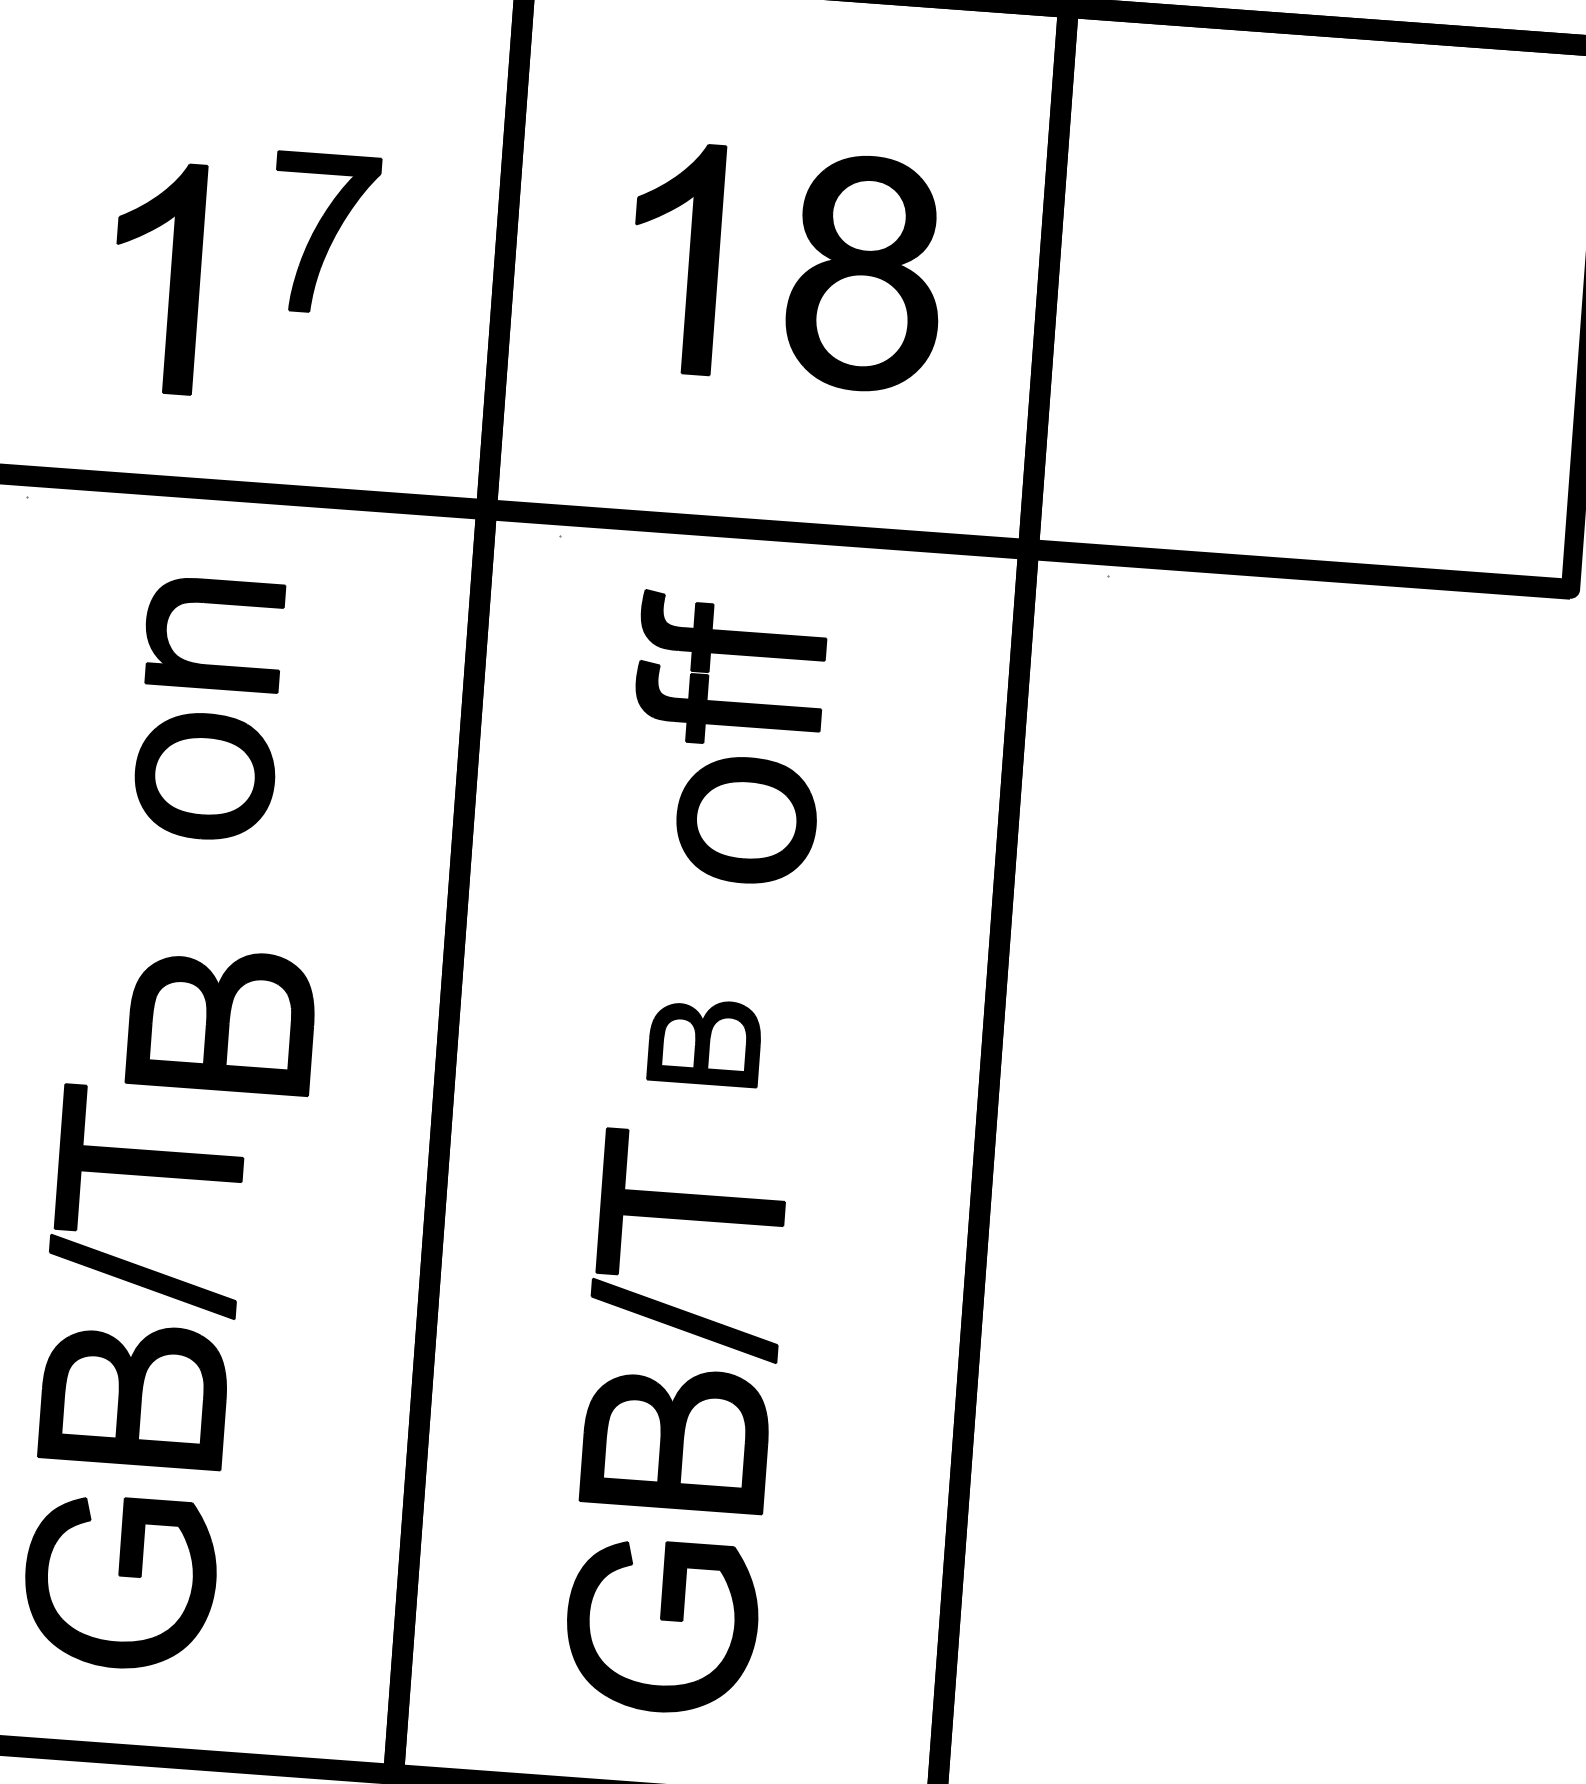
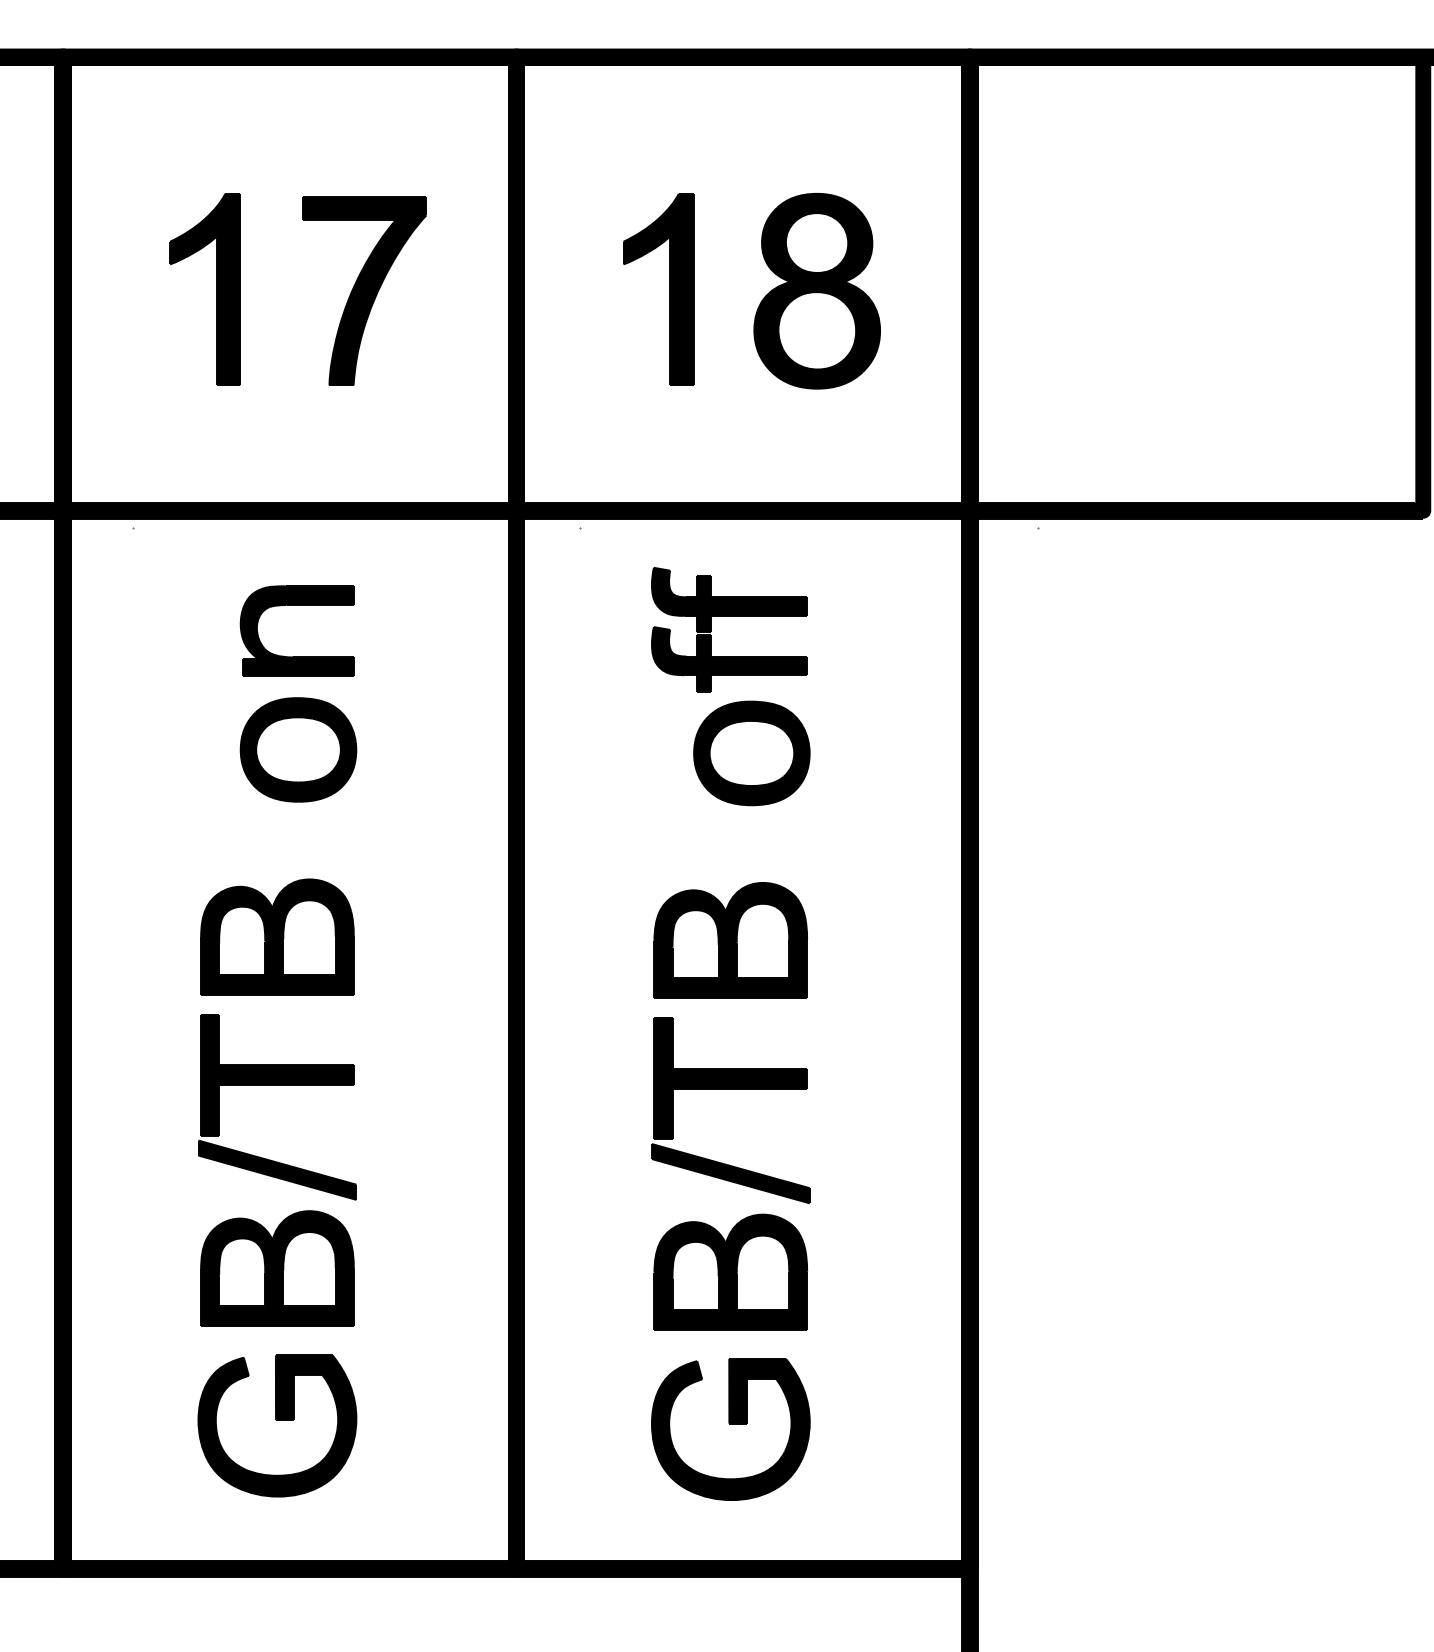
part: (324, 232) -> (364, 290), size x1.43
part: (170, 278) -> (216, 289), moved
part: (221, 1019) -> (277, 936), moved
part: (704, 1042) -> (730, 940), size x1.67

